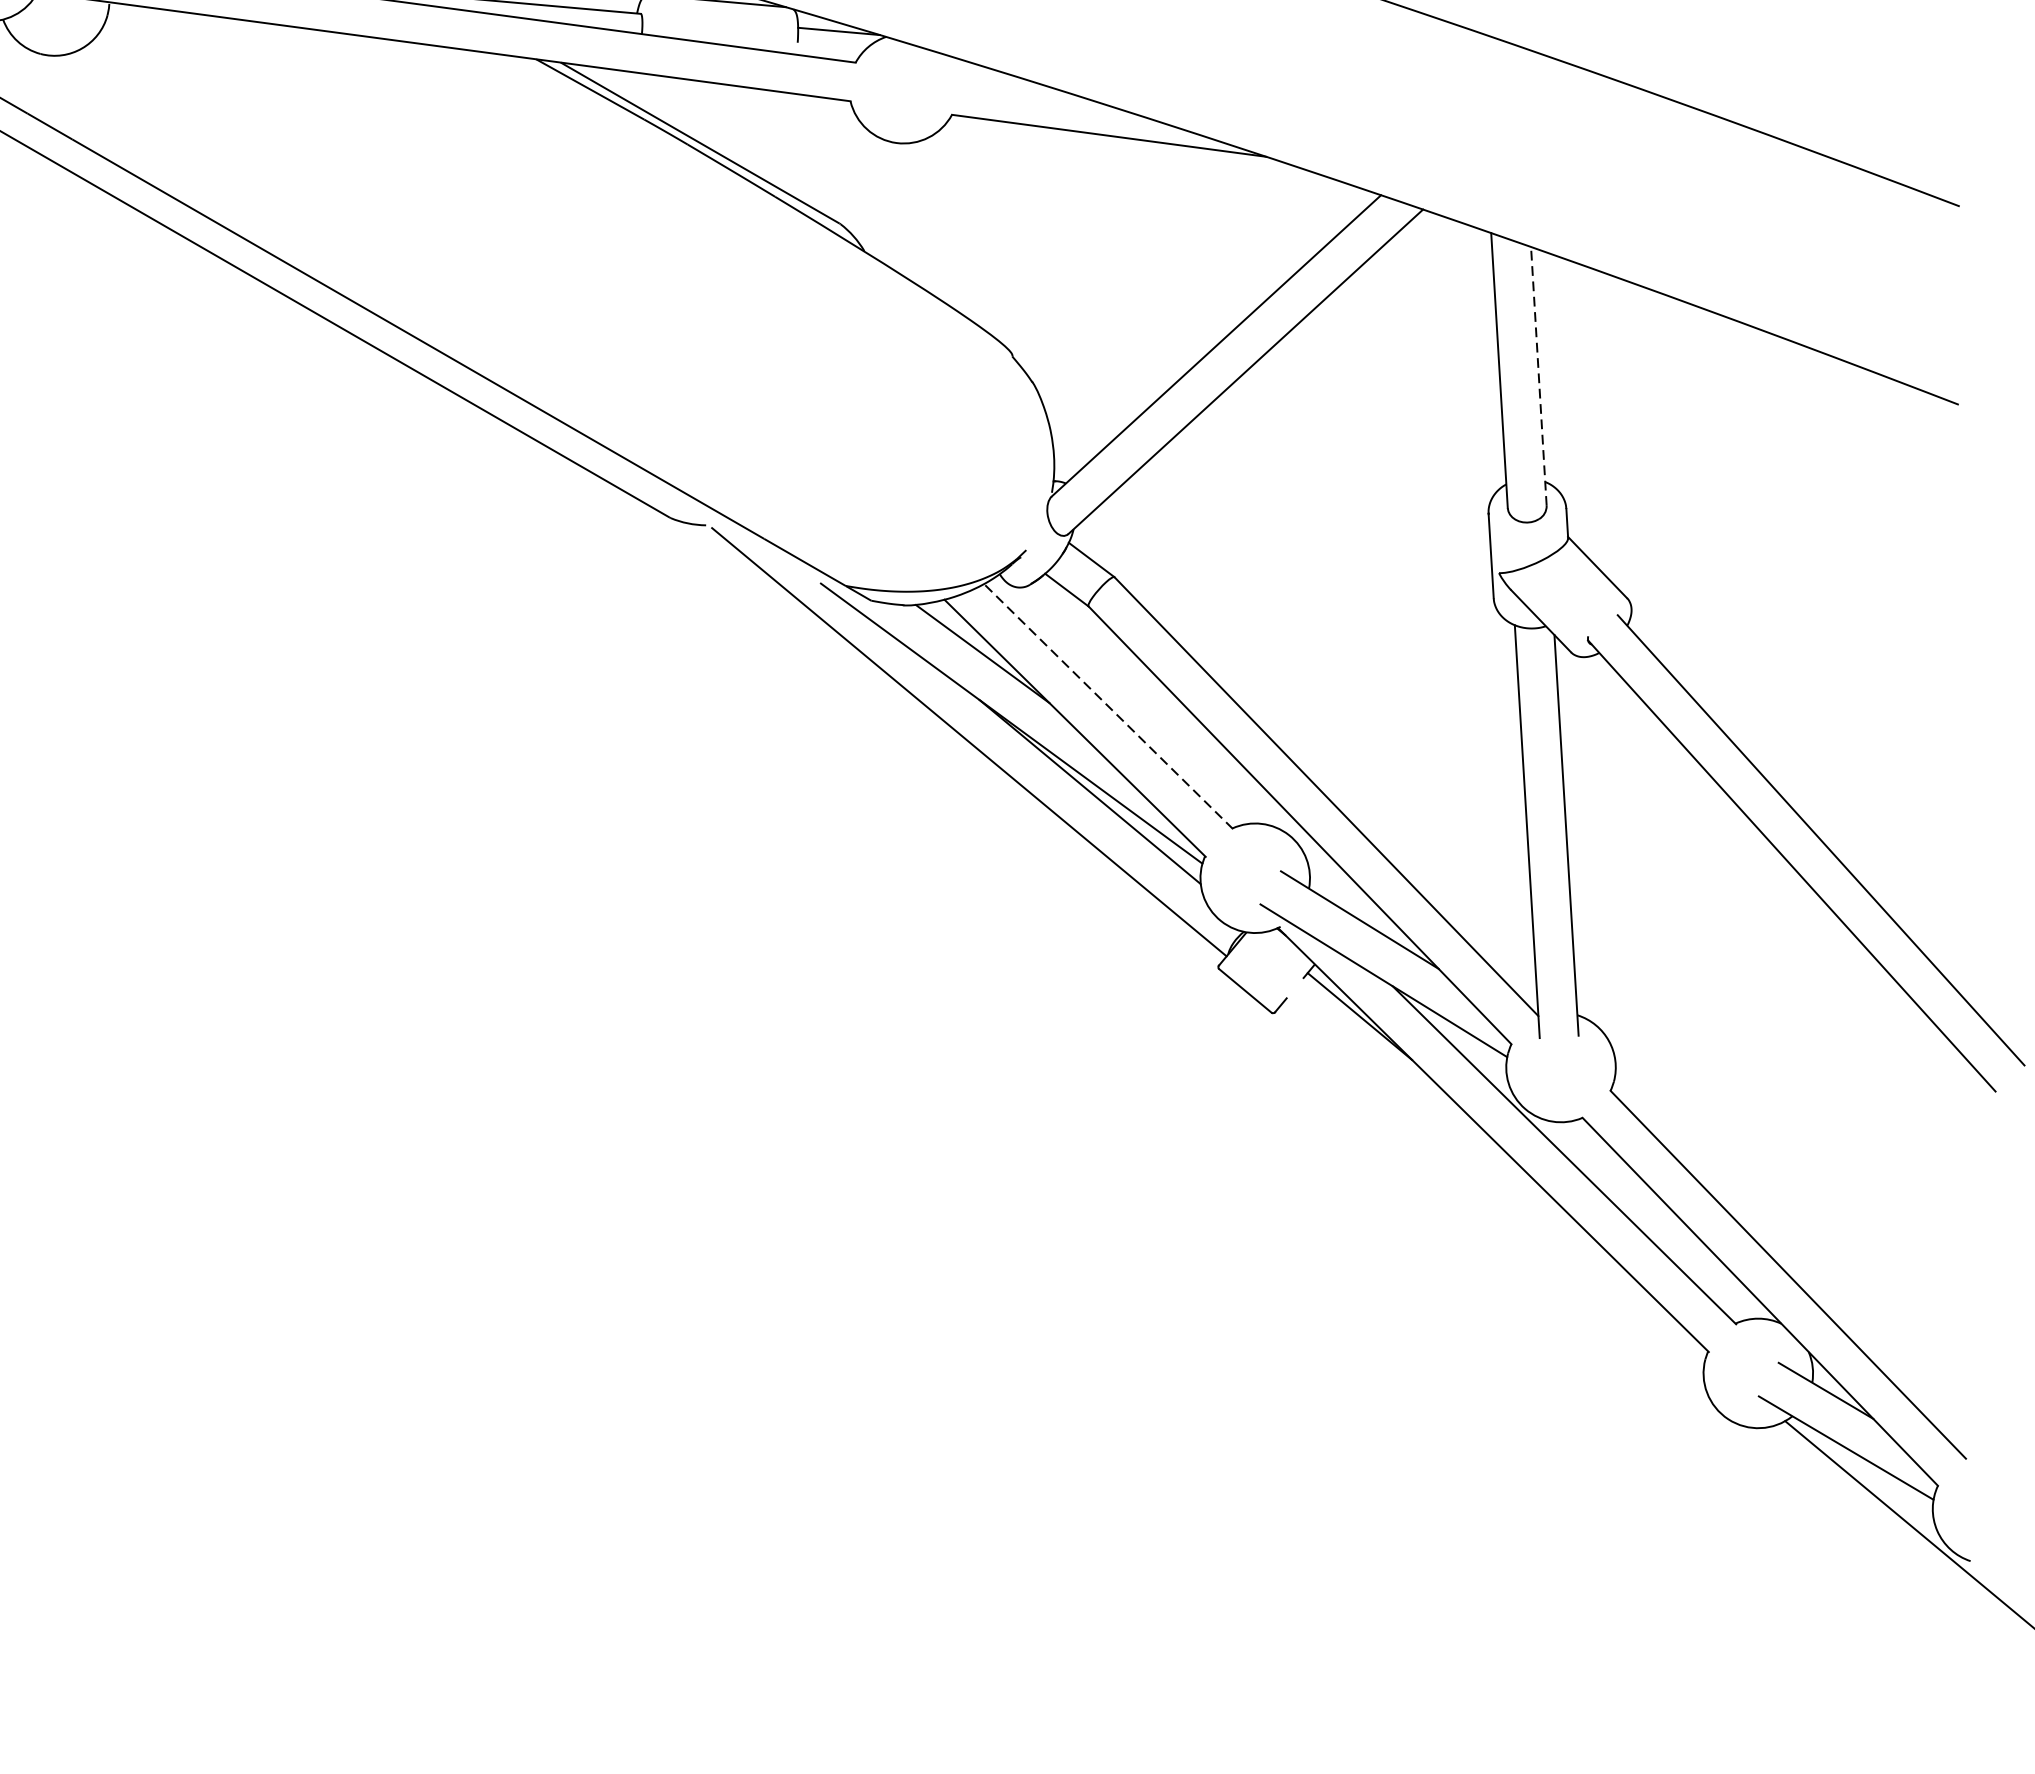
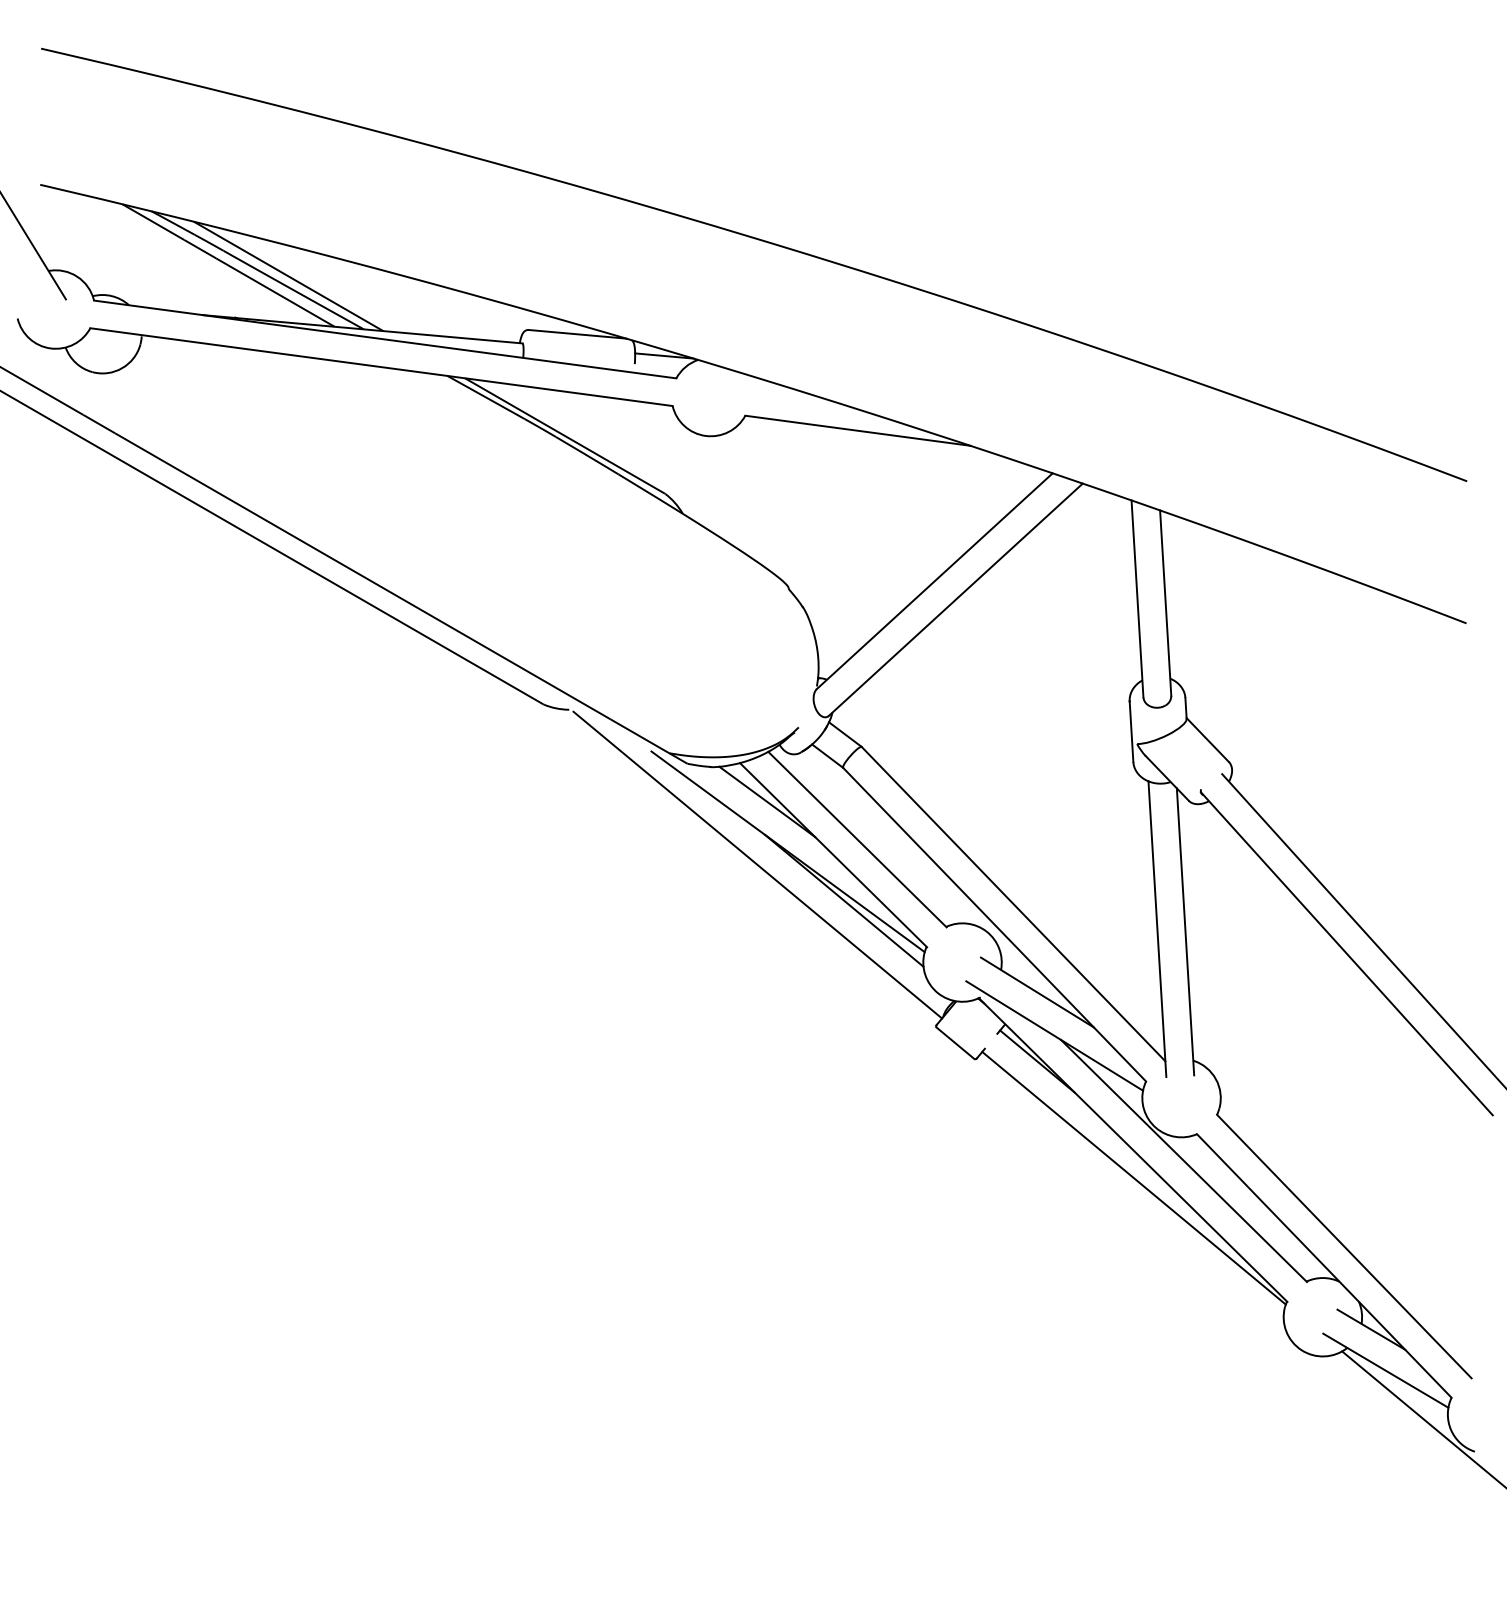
line: (1538, 376) -> (1165, 603), dashed -> solid
line: (1108, 706) -> (857, 839), dashed -> solid
line: (1493, 1178) -> (1133, 1177), added

